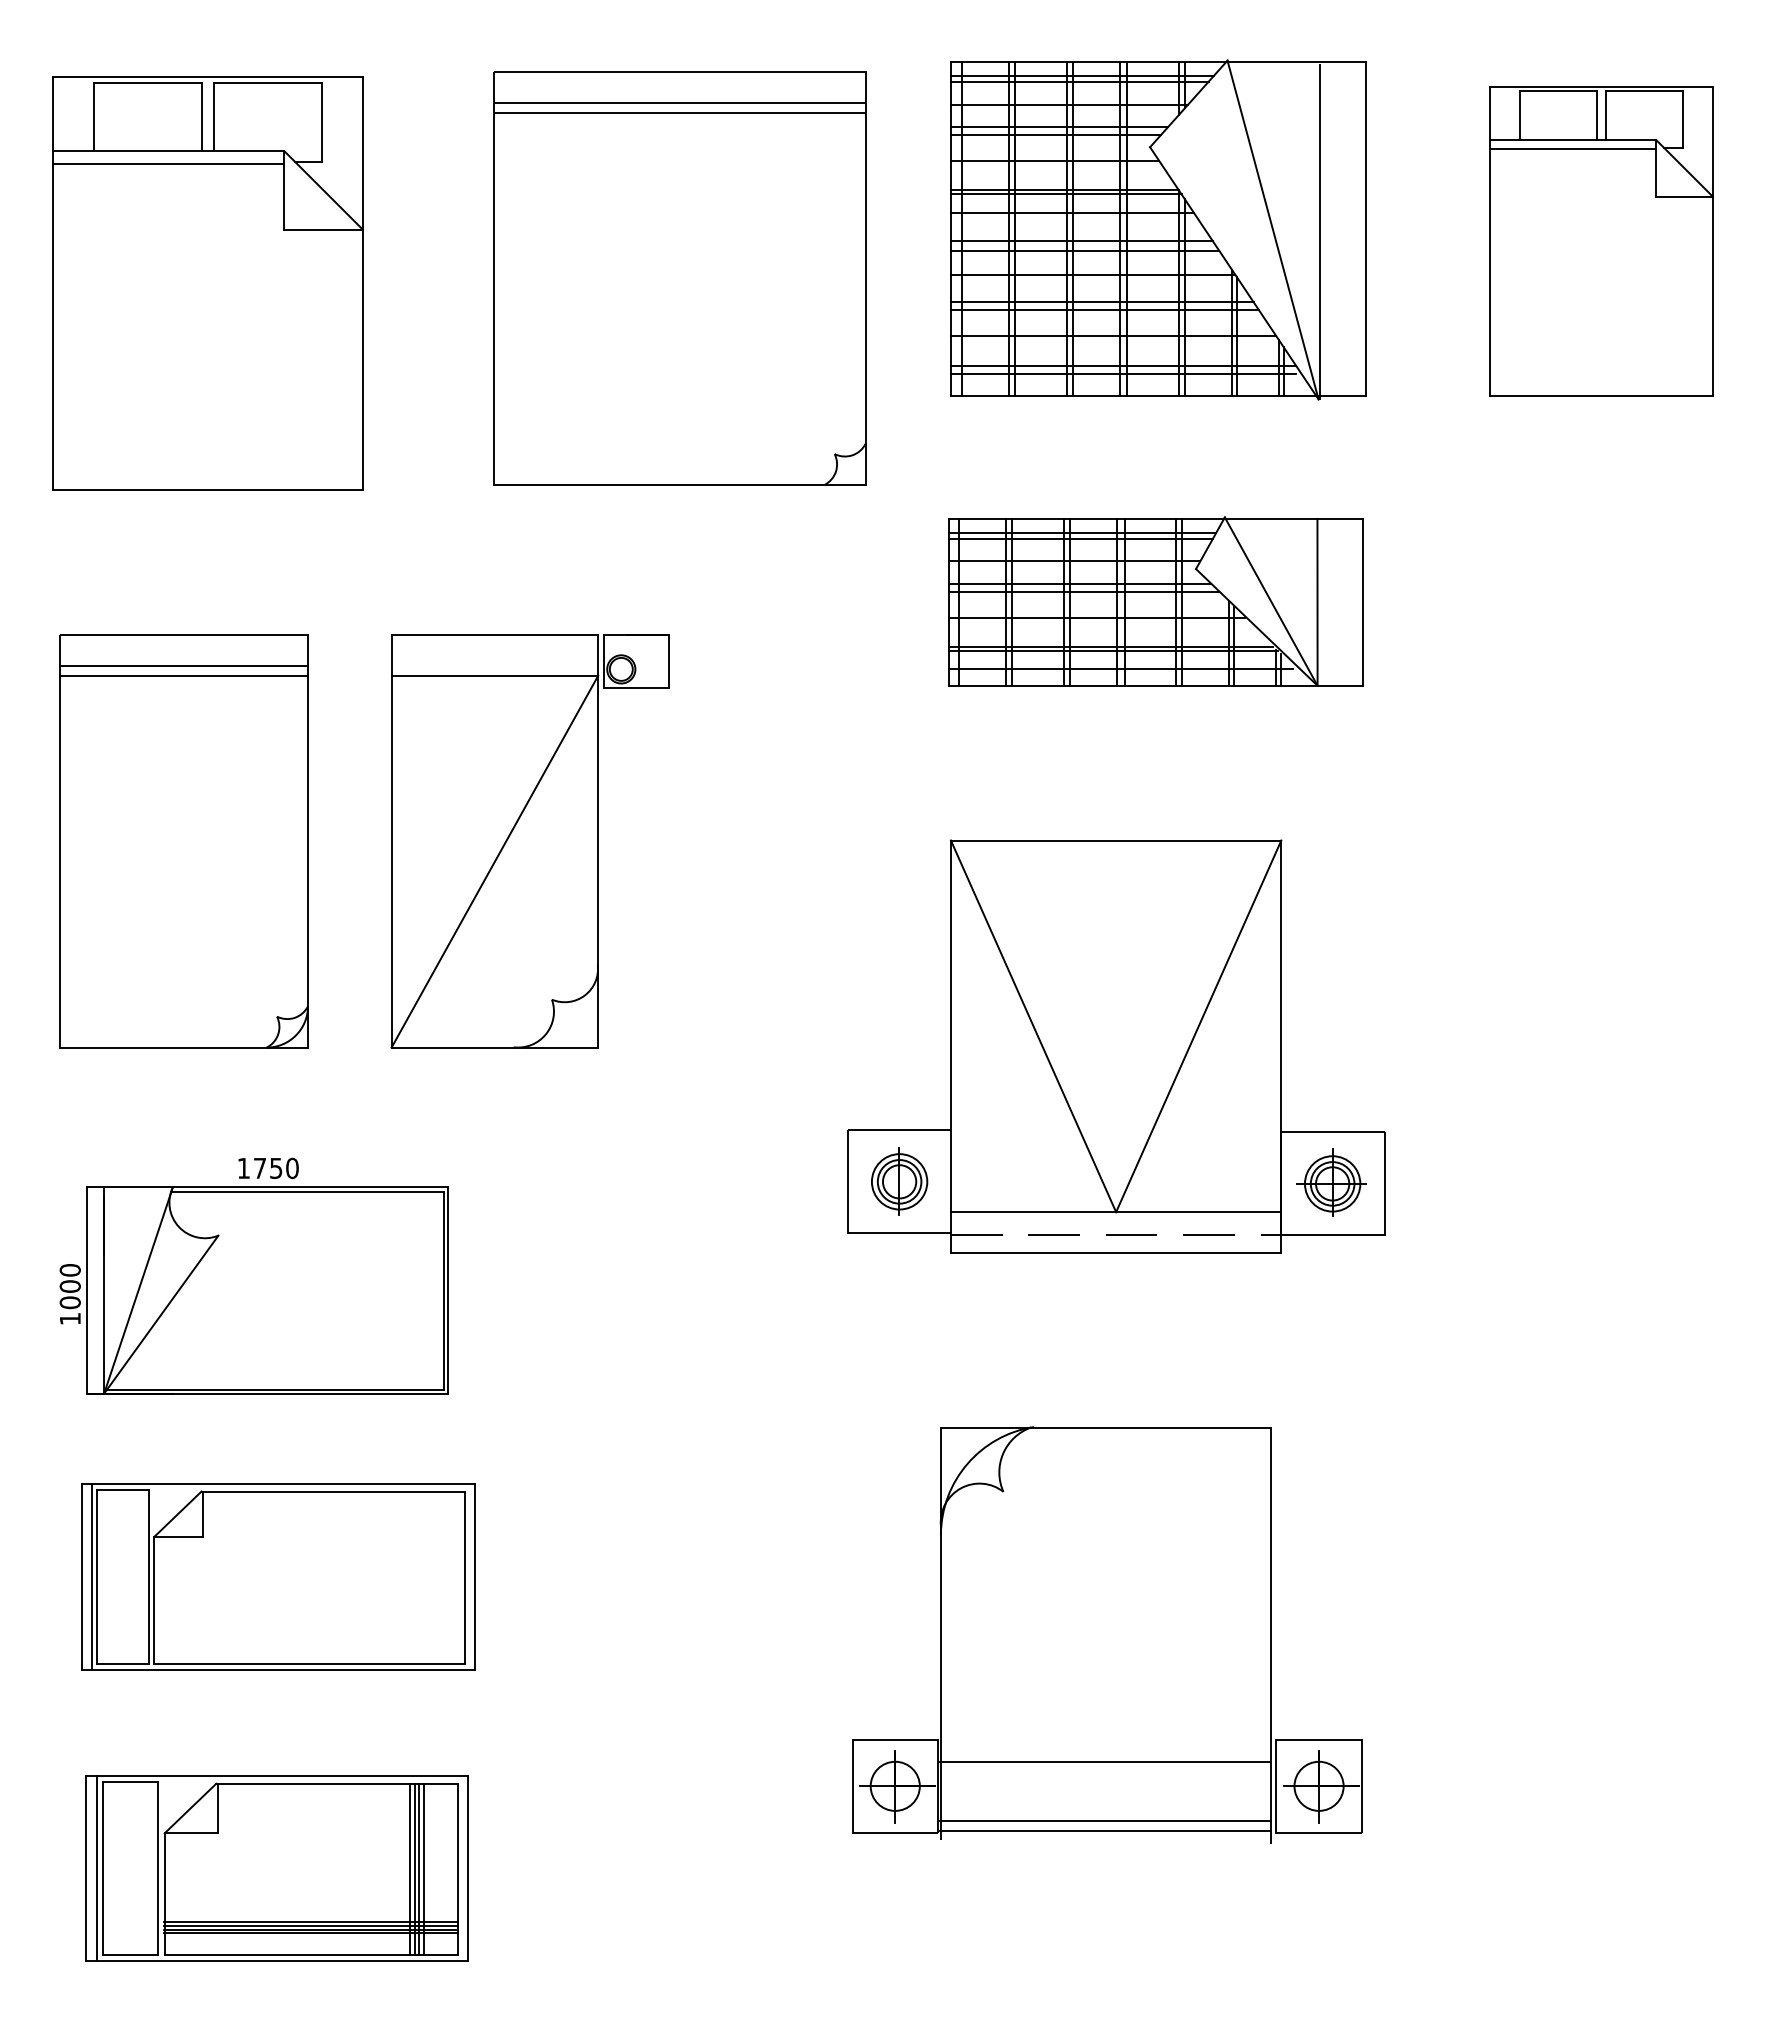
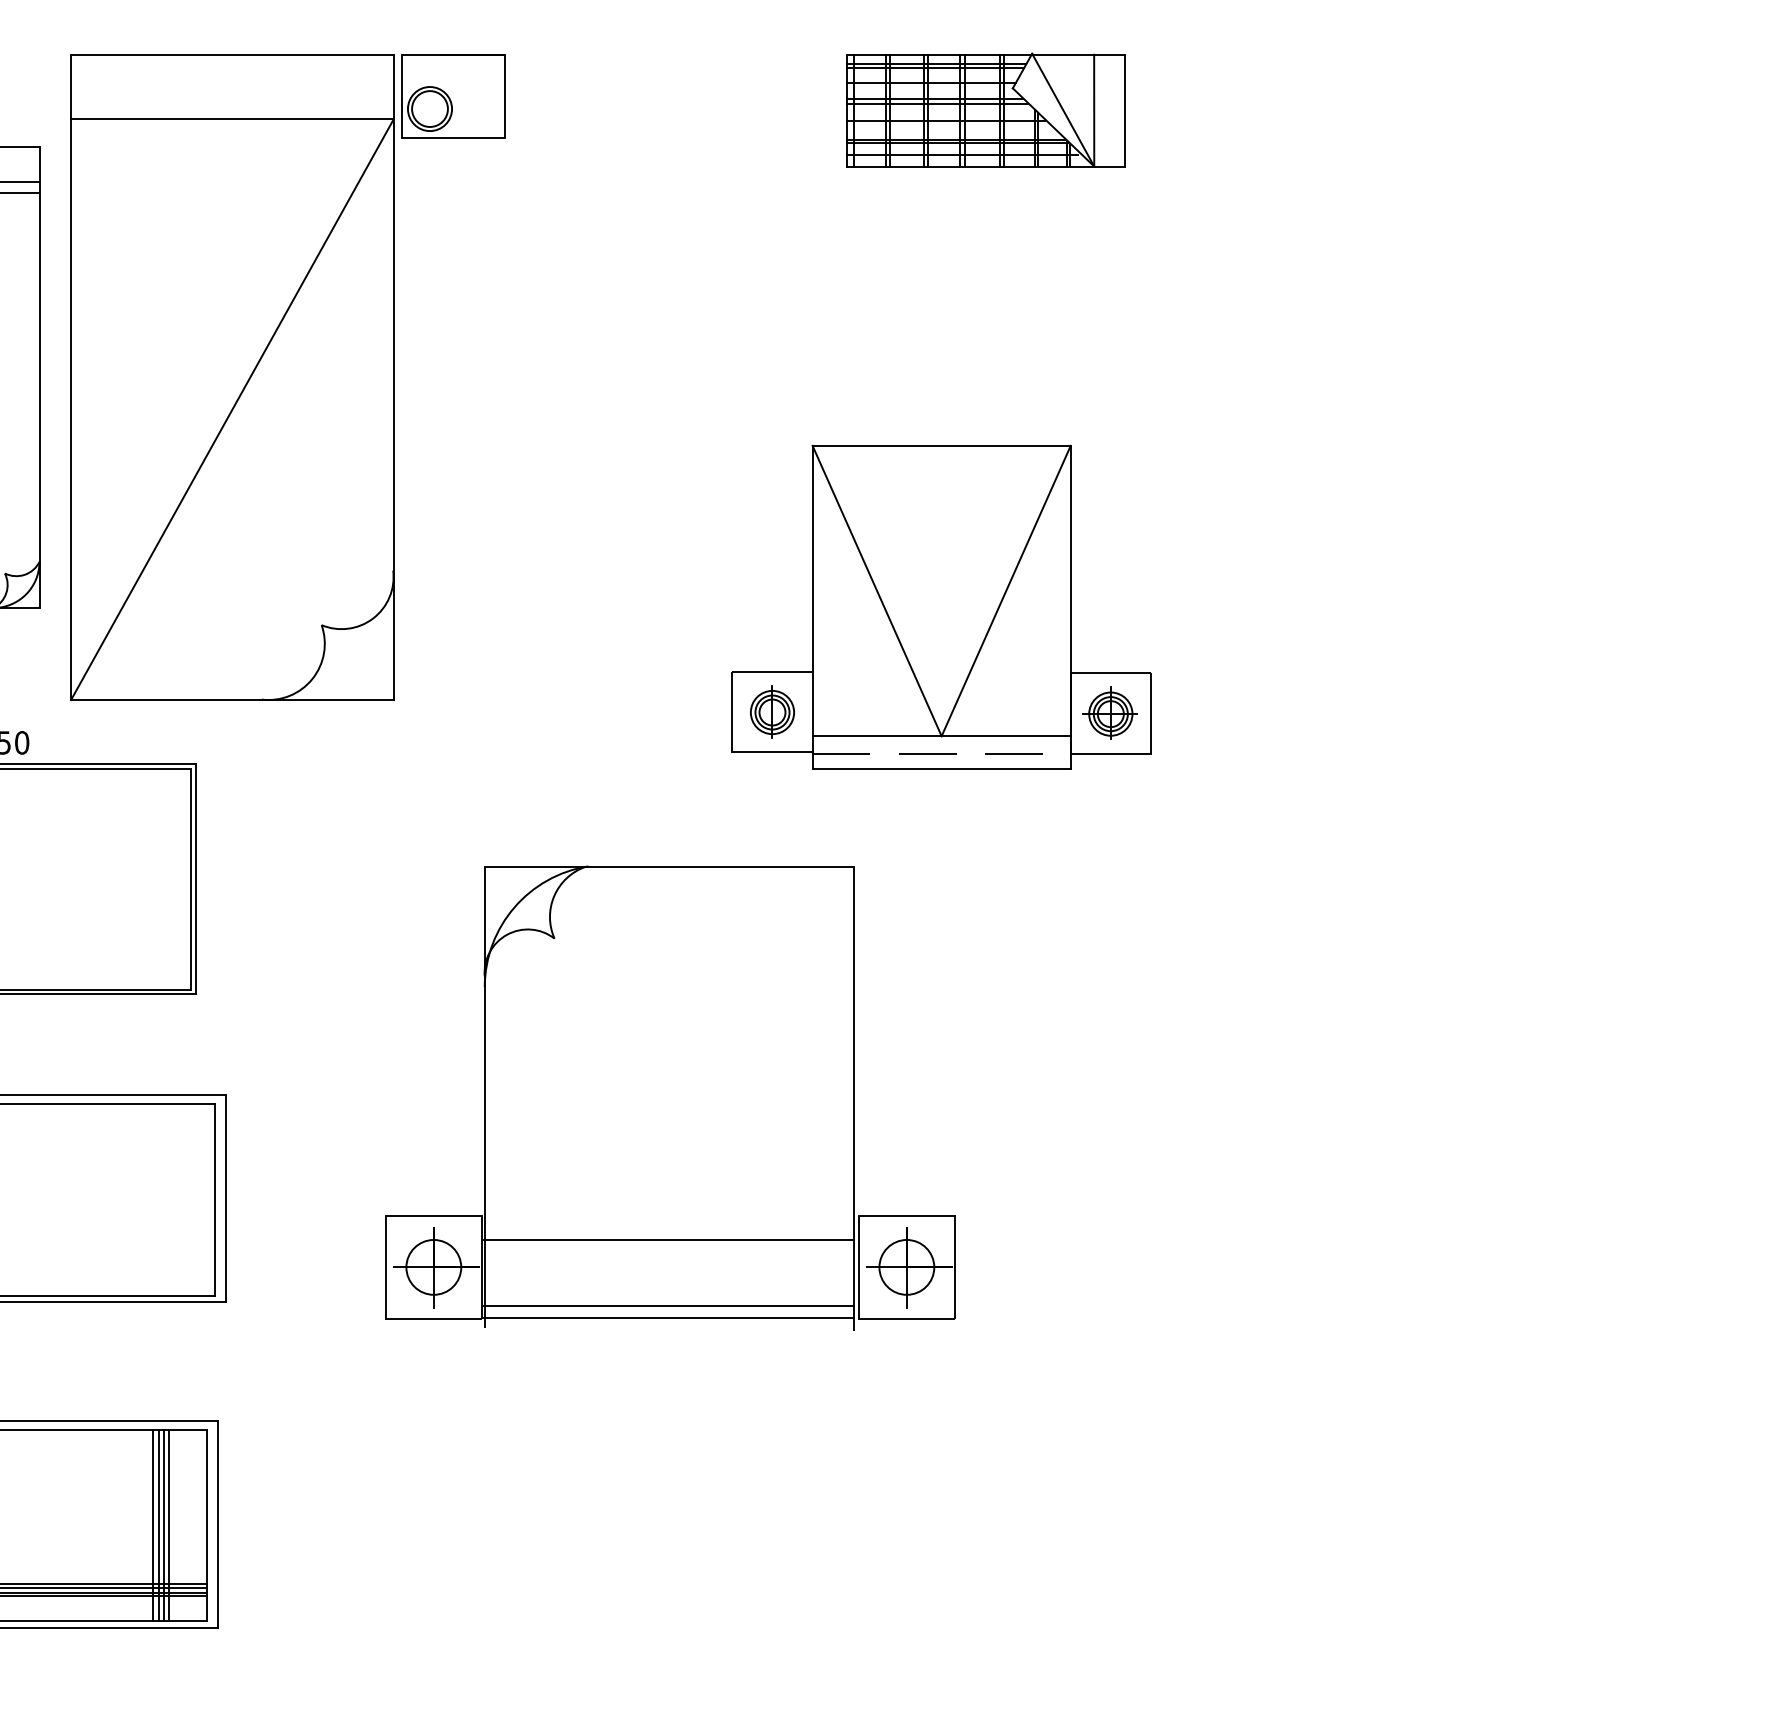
part: (1155, 601) -> (985, 110), size x0.6
part: (529, 841) -> (286, 377), size x1.4
part: (1116, 1046) -> (941, 606), size x0.7
part: (1107, 1634) -> (670, 1097), moved

